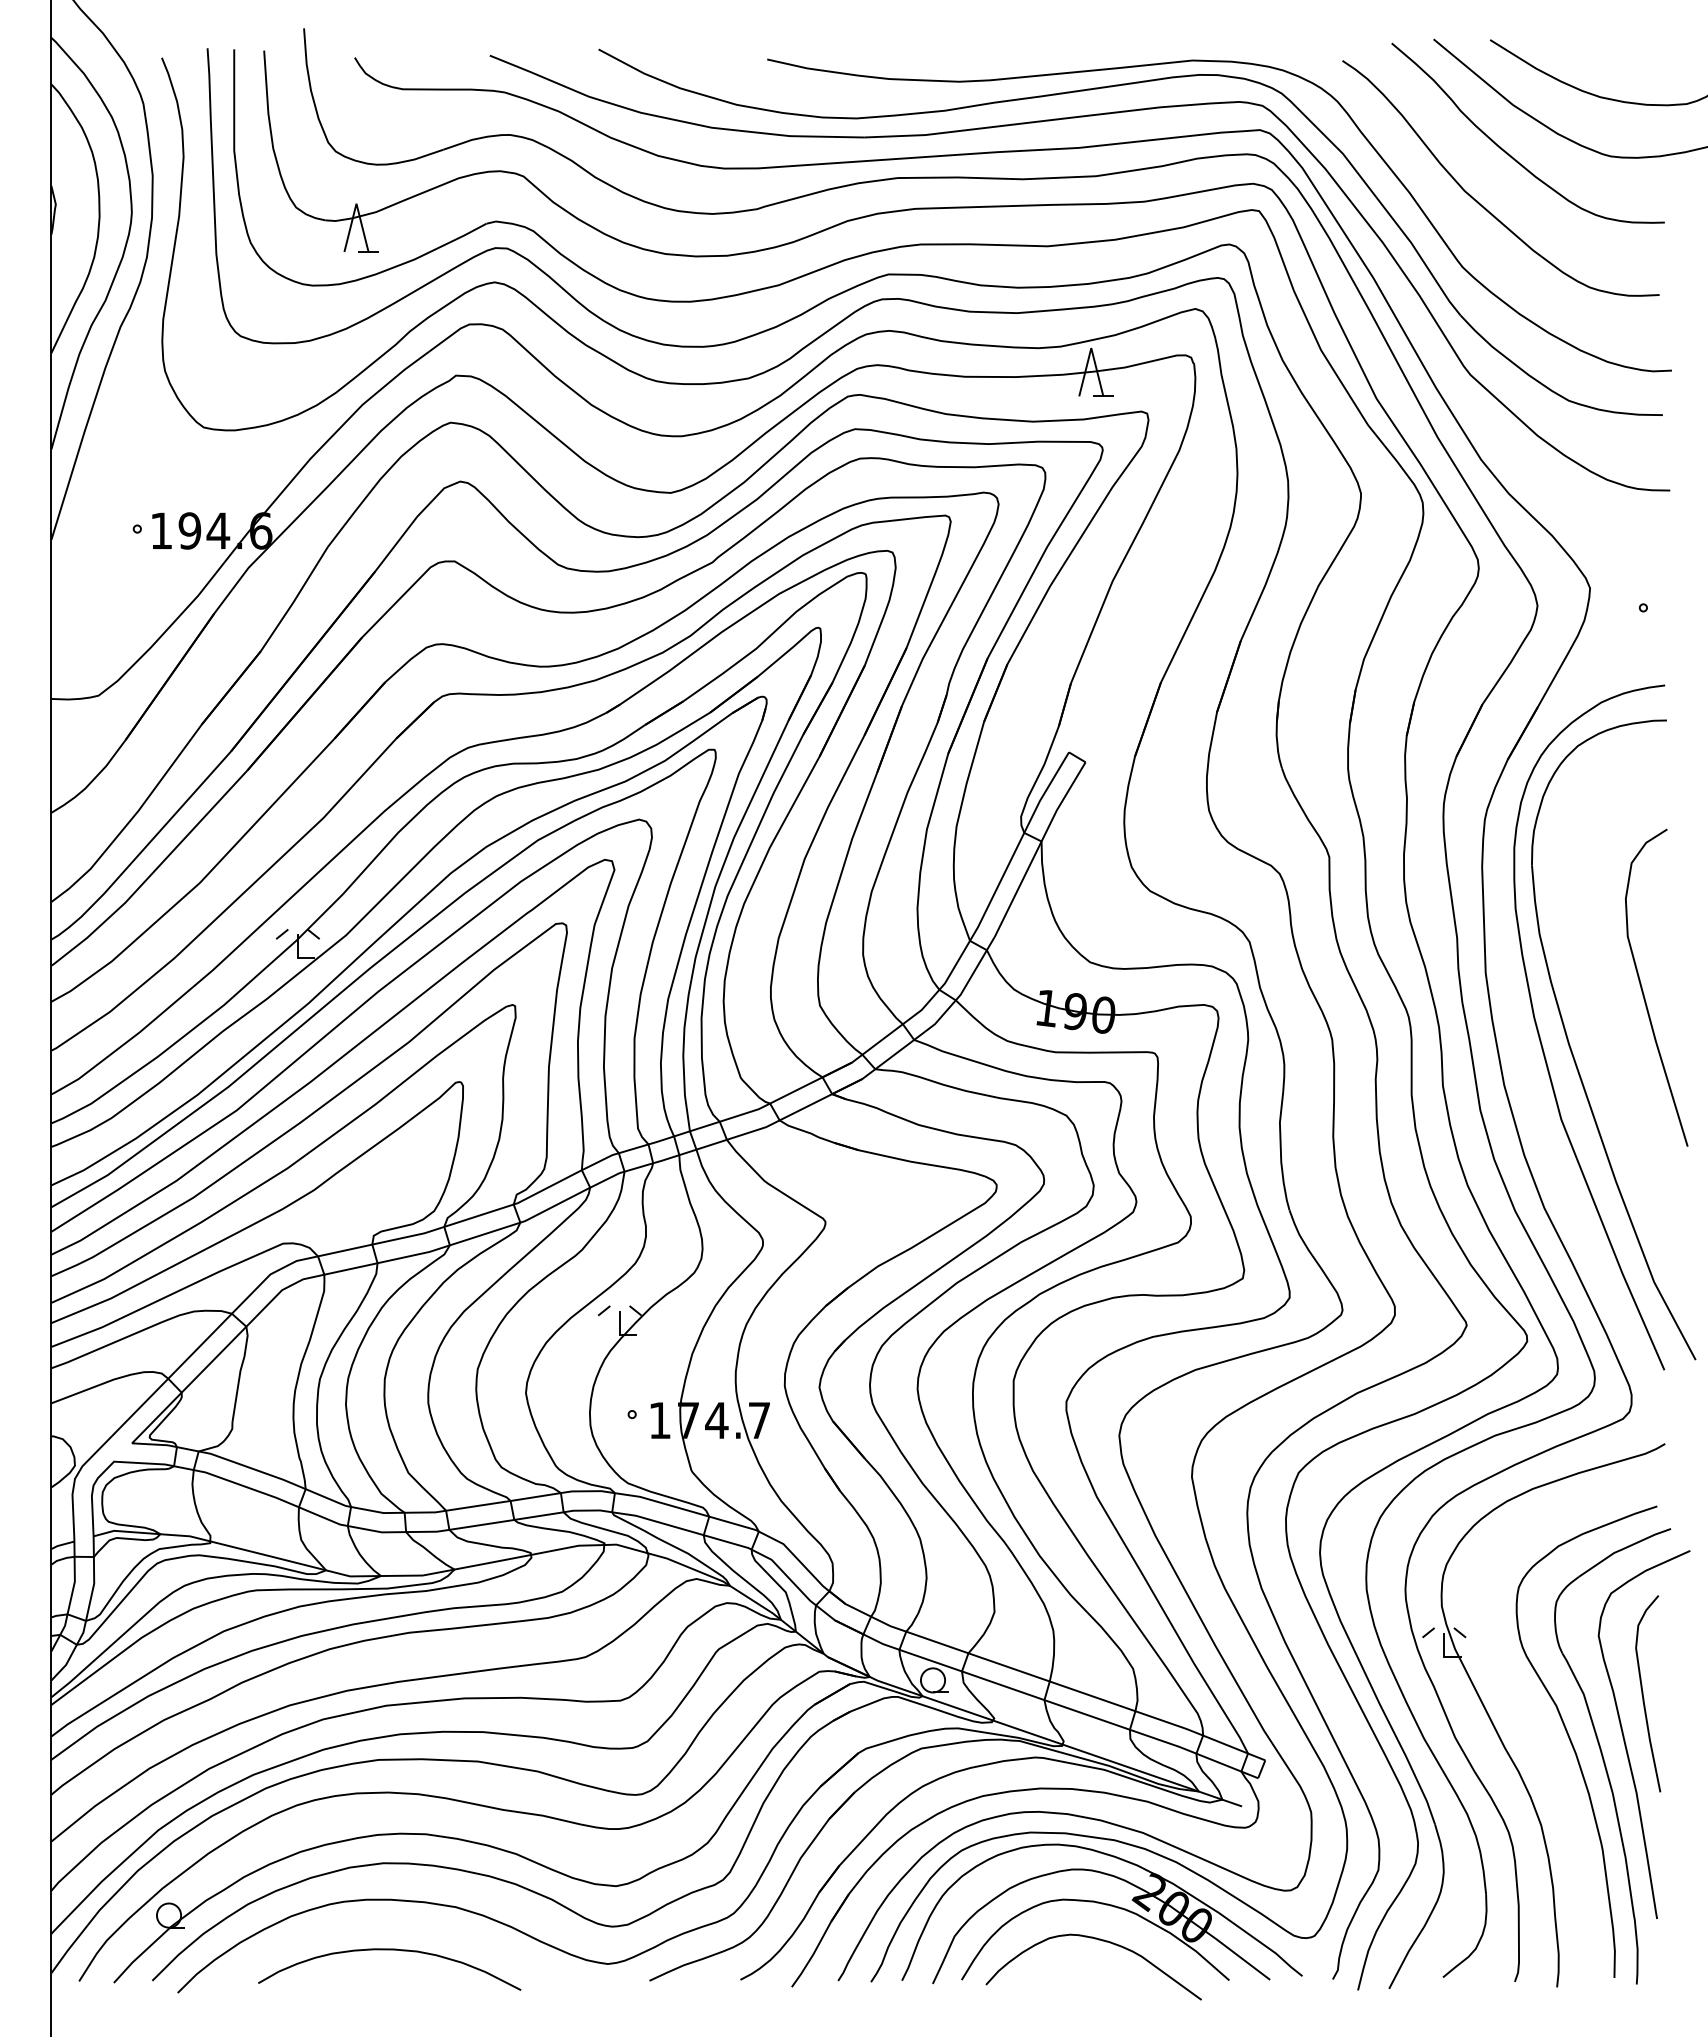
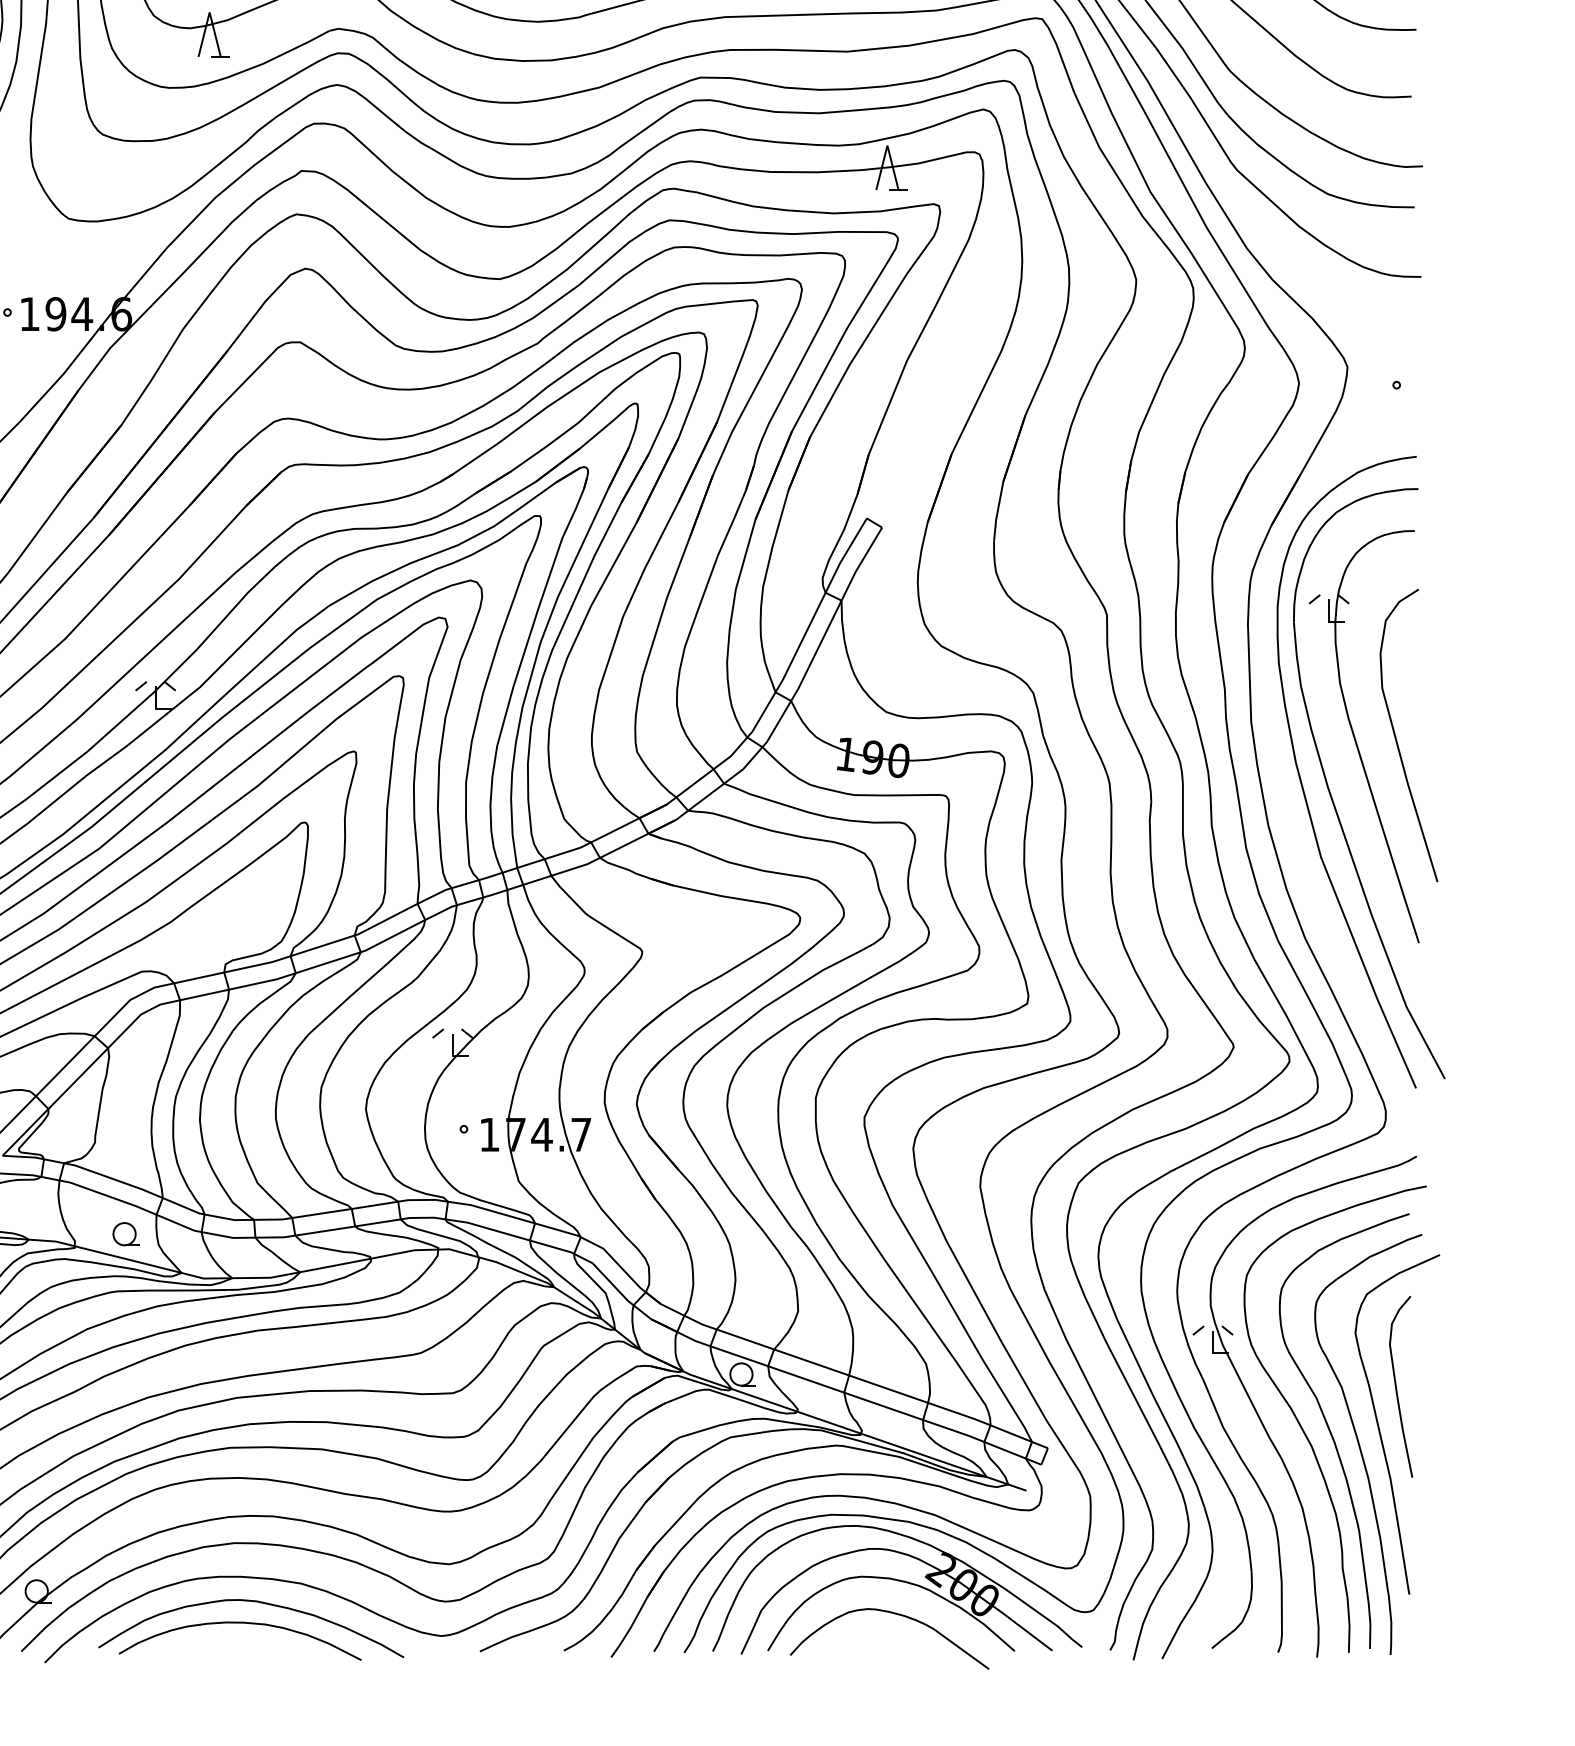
part: (1599, 991) -> (1356, 739), added
part: (265, 1528) -> (125, 1234), added
curve: (1544, 1743) -> (1305, 1432), added
curve: (405, 1927) -> (254, 1602), added

